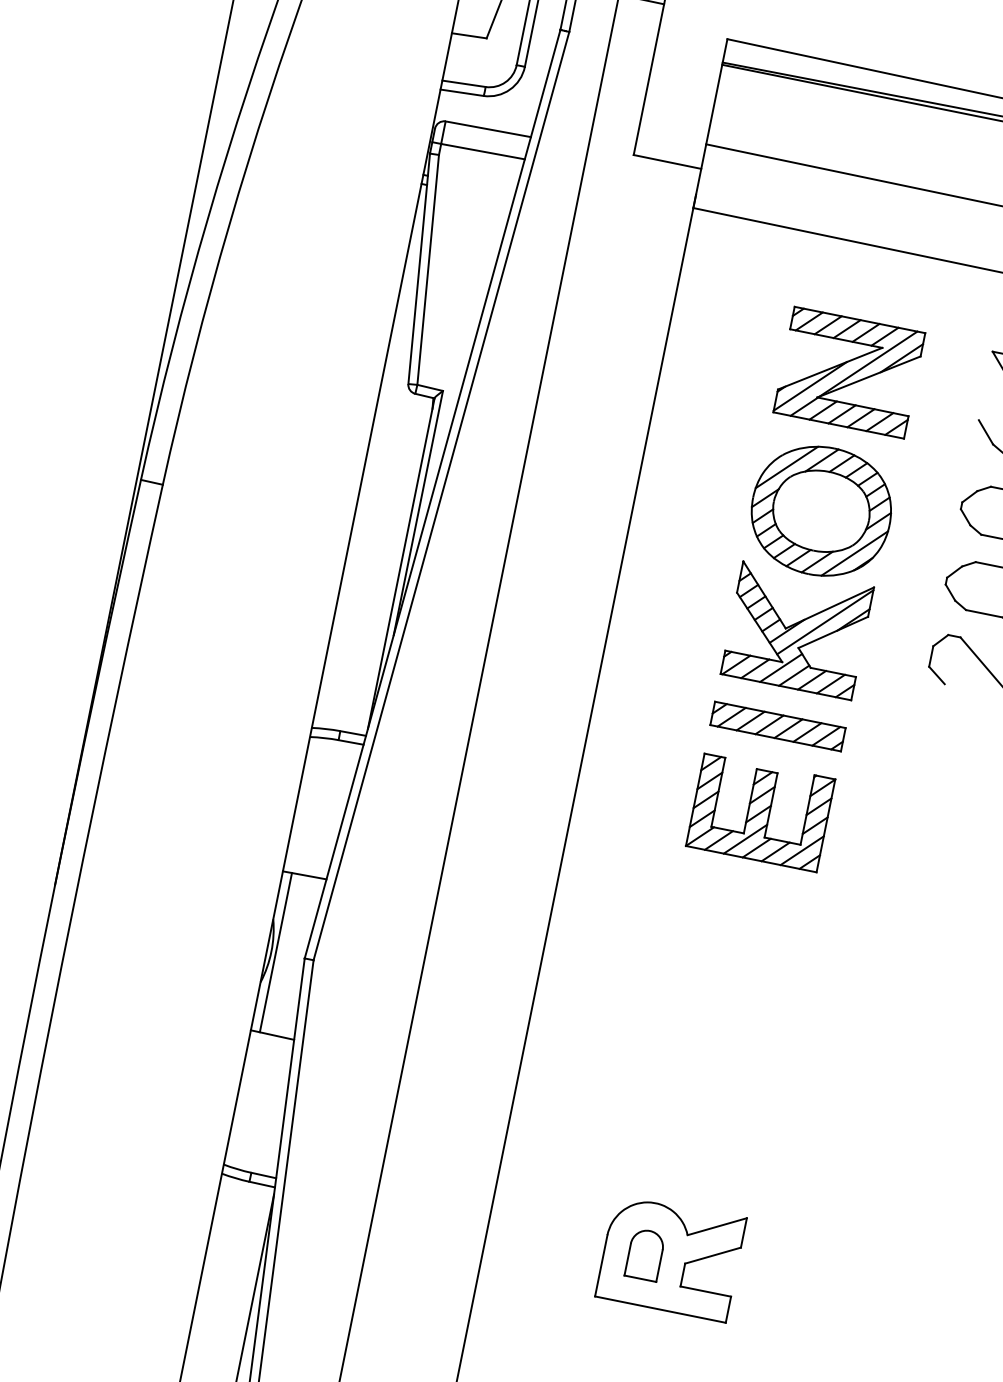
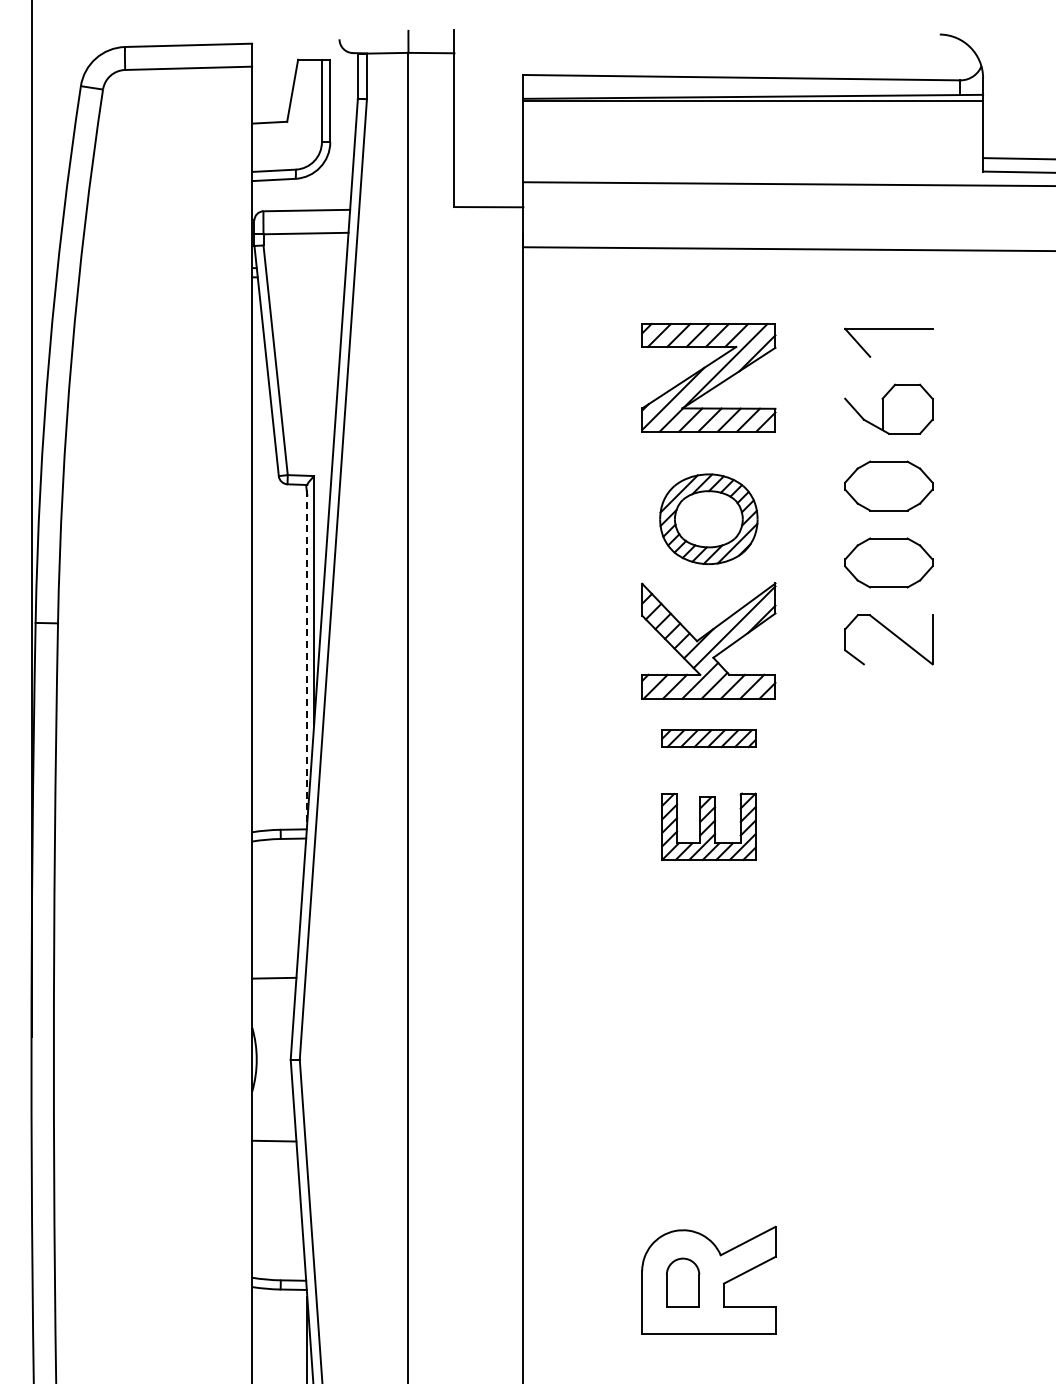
part: (821, 511) -> (708, 519), size x0.7
line: (401, 563) -> (307, 653), solid -> dashed
part: (777, 726) -> (708, 738), size x0.7
part: (760, 812) -> (708, 826), size x0.7
line: (276, 952) -> (261, 1059), removed

